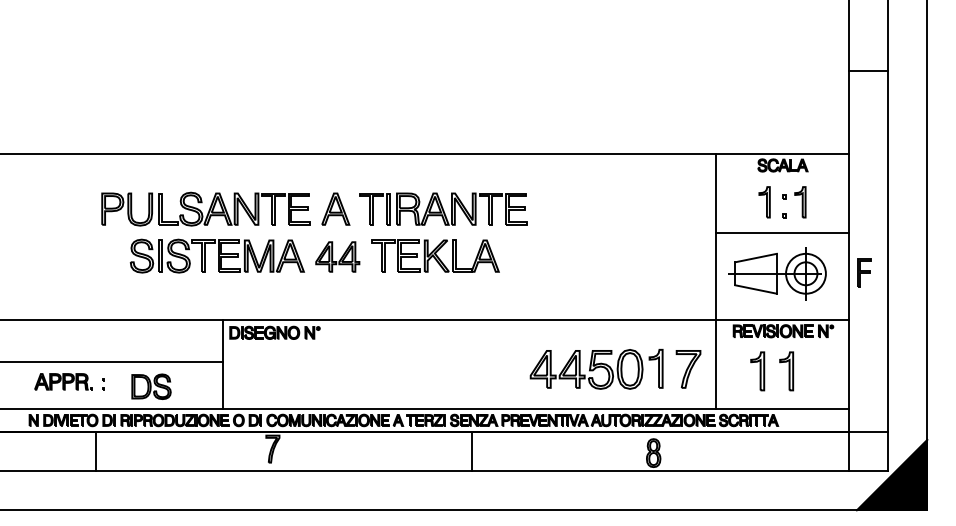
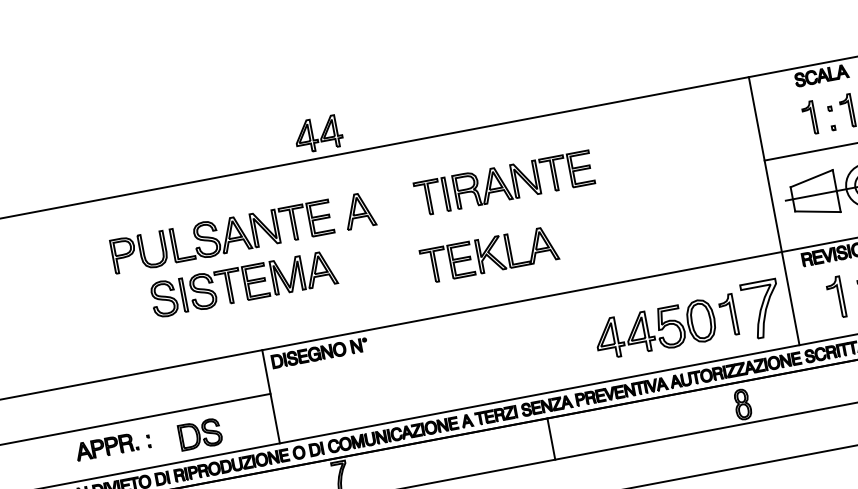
part: (443, 208) -> (504, 182), moved
part: (435, 255) -> (489, 254), moved
part: (337, 256) -> (318, 133), moved
part: (688, 369) -> (762, 309), size x1.4

